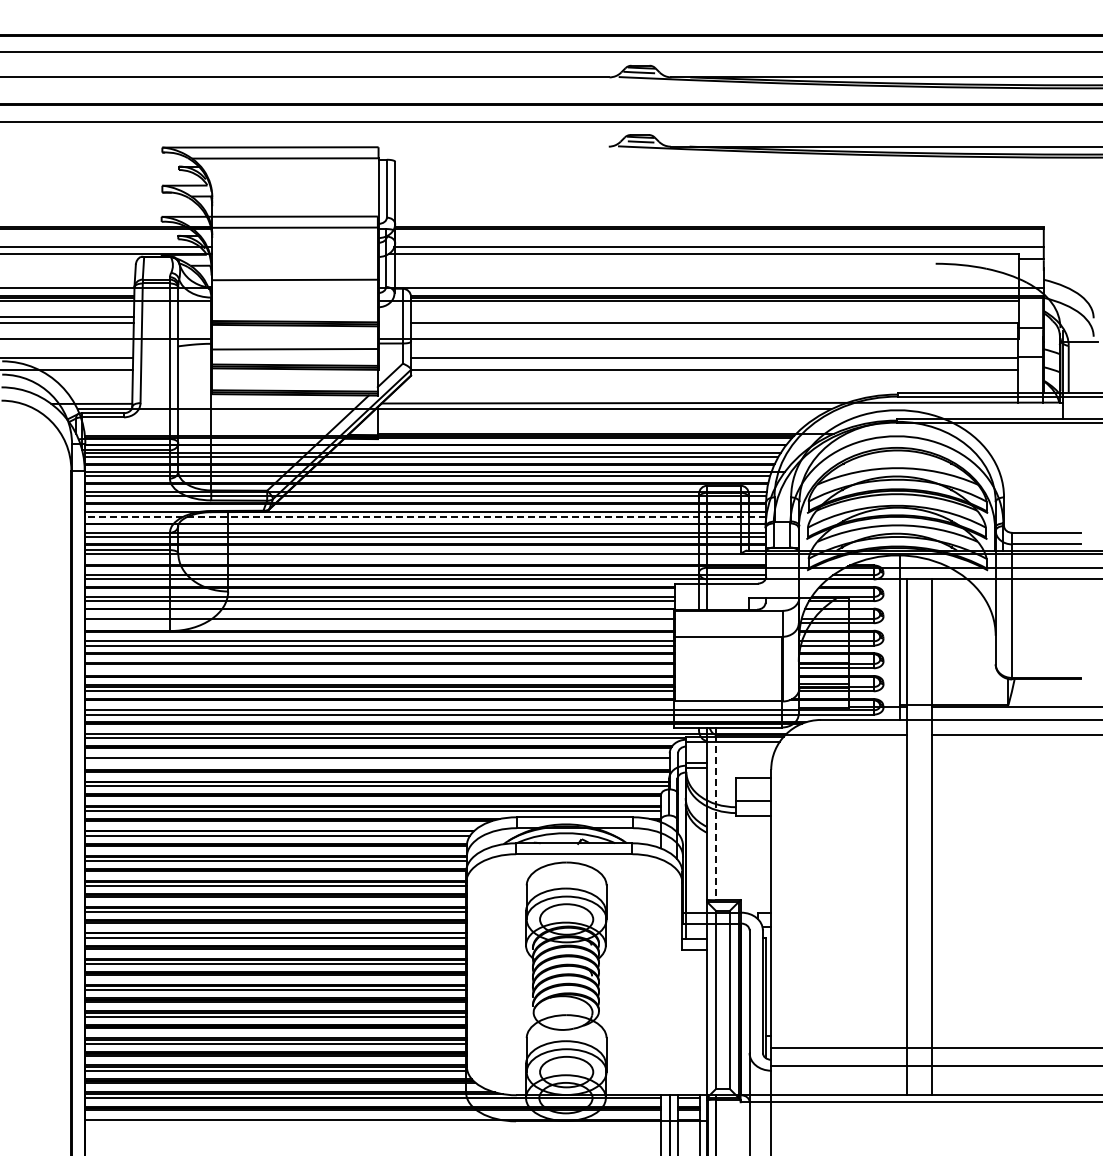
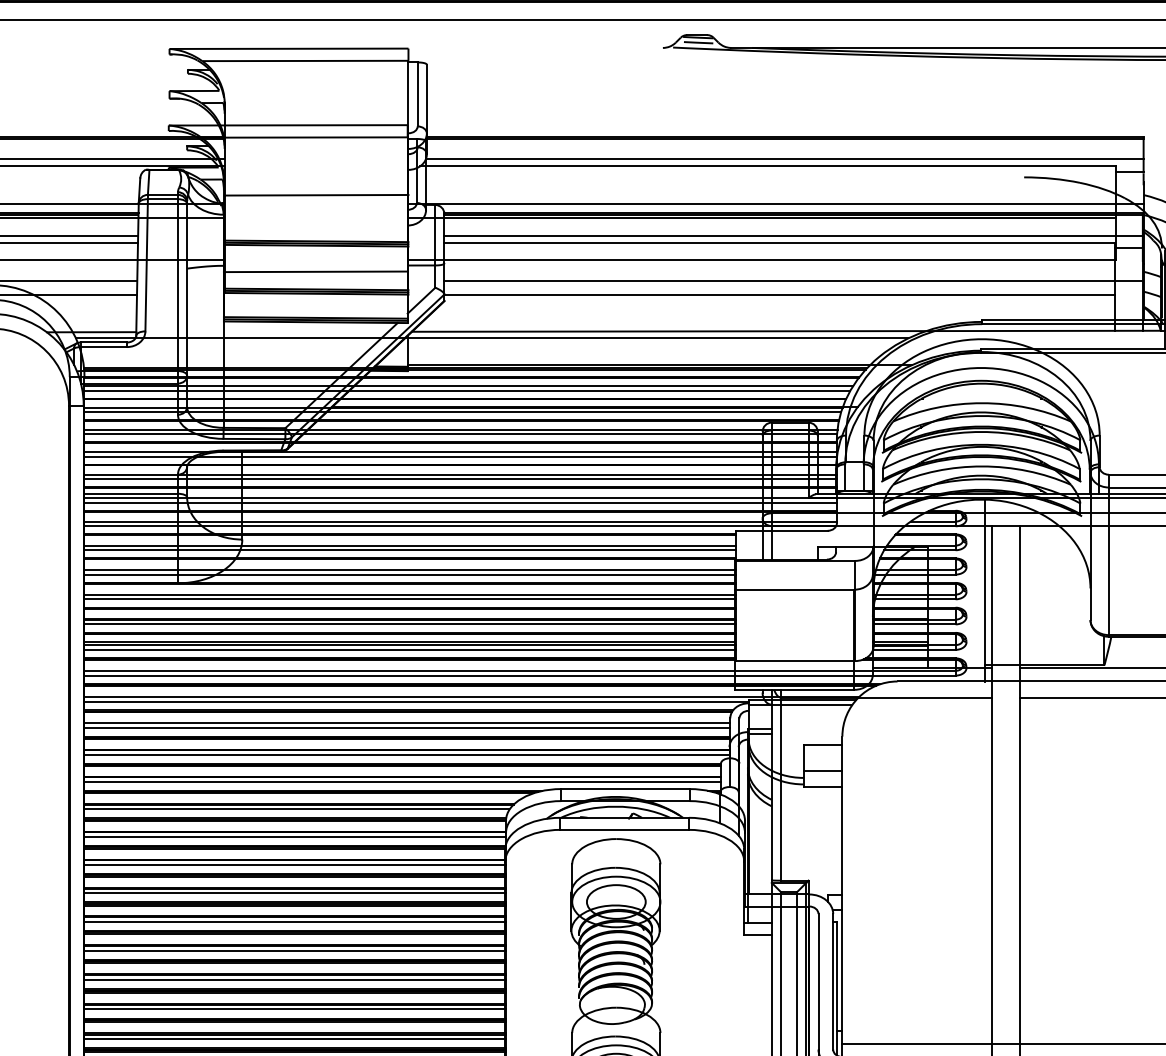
line: (726, 316) -> (792, 235), added
line: (425, 516) -> (460, 456), dashed -> solid
line: (425, 558) -> (460, 503), added
line: (379, 623) -> (409, 574), added
line: (379, 668) -> (409, 624), added
line: (377, 762) -> (407, 728), added
line: (715, 817) -> (780, 789), dashed -> solid

